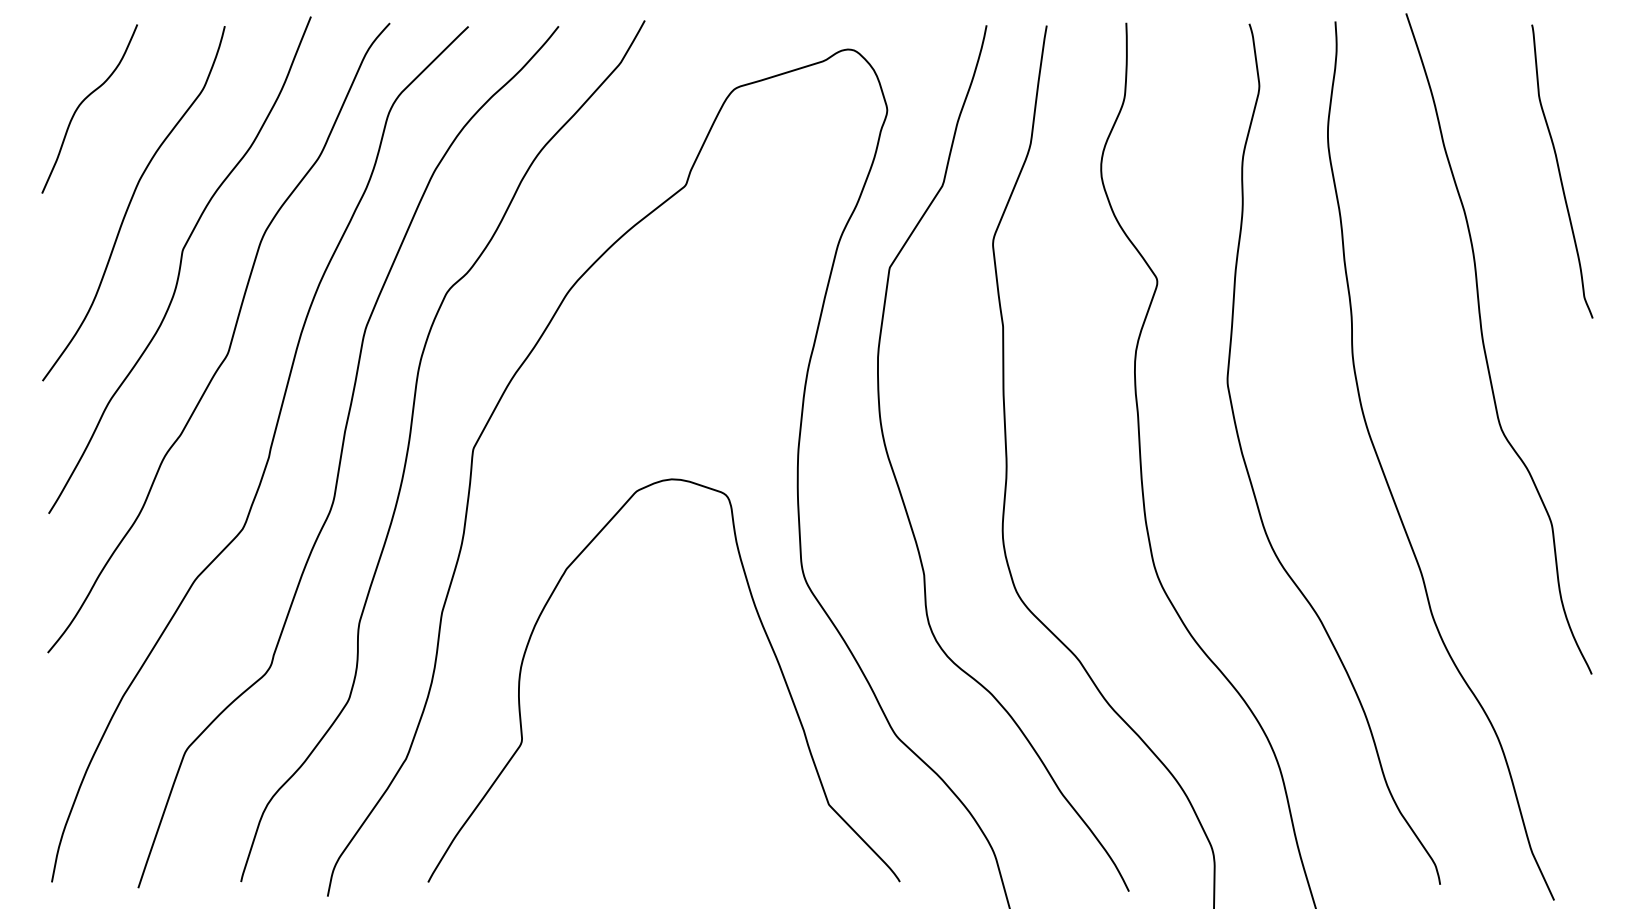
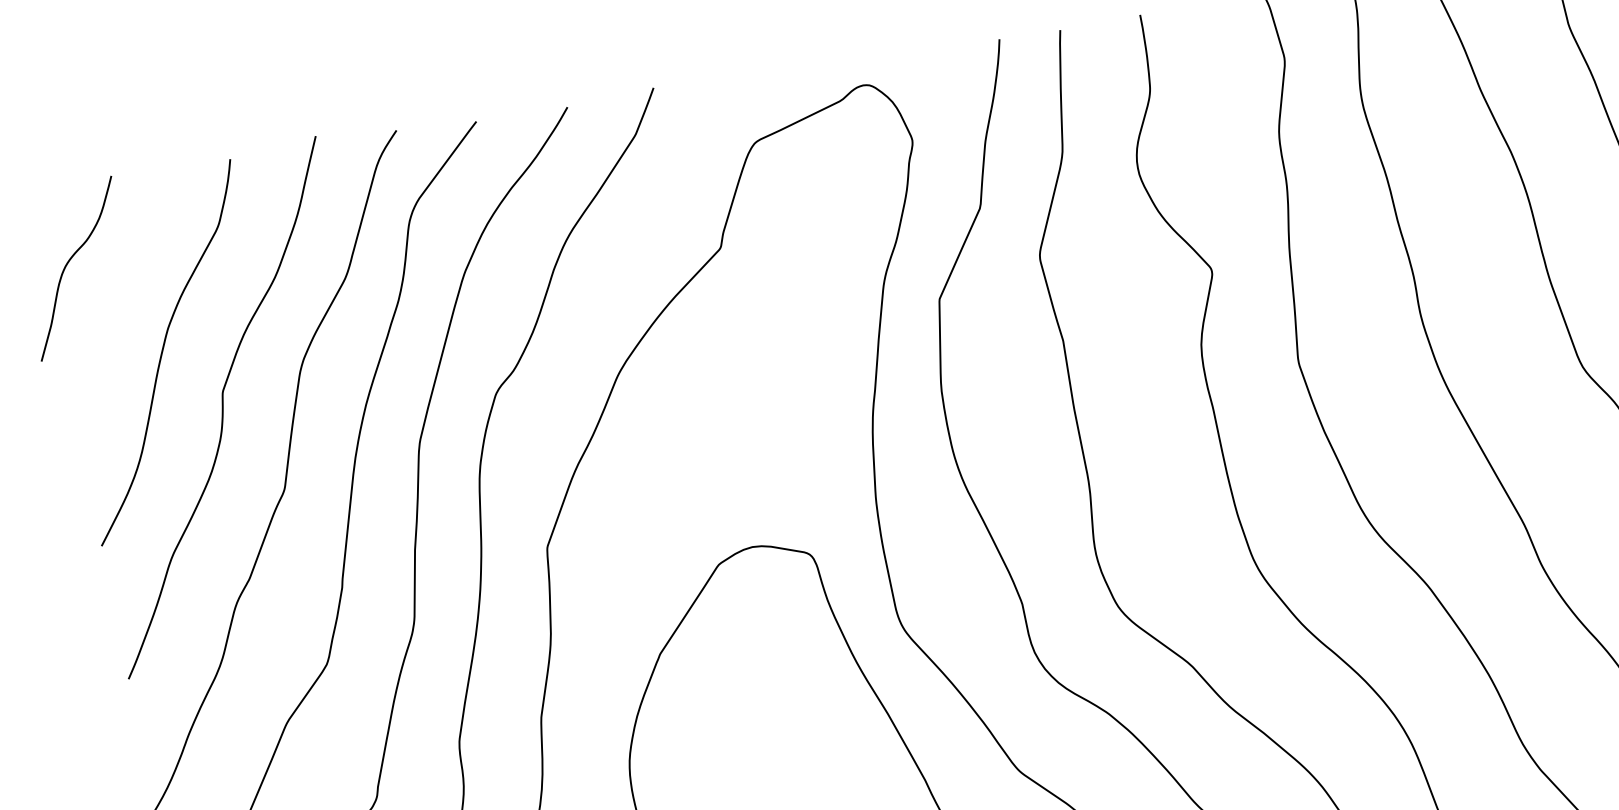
curve: (83, 102) -> (69, 263), moved

